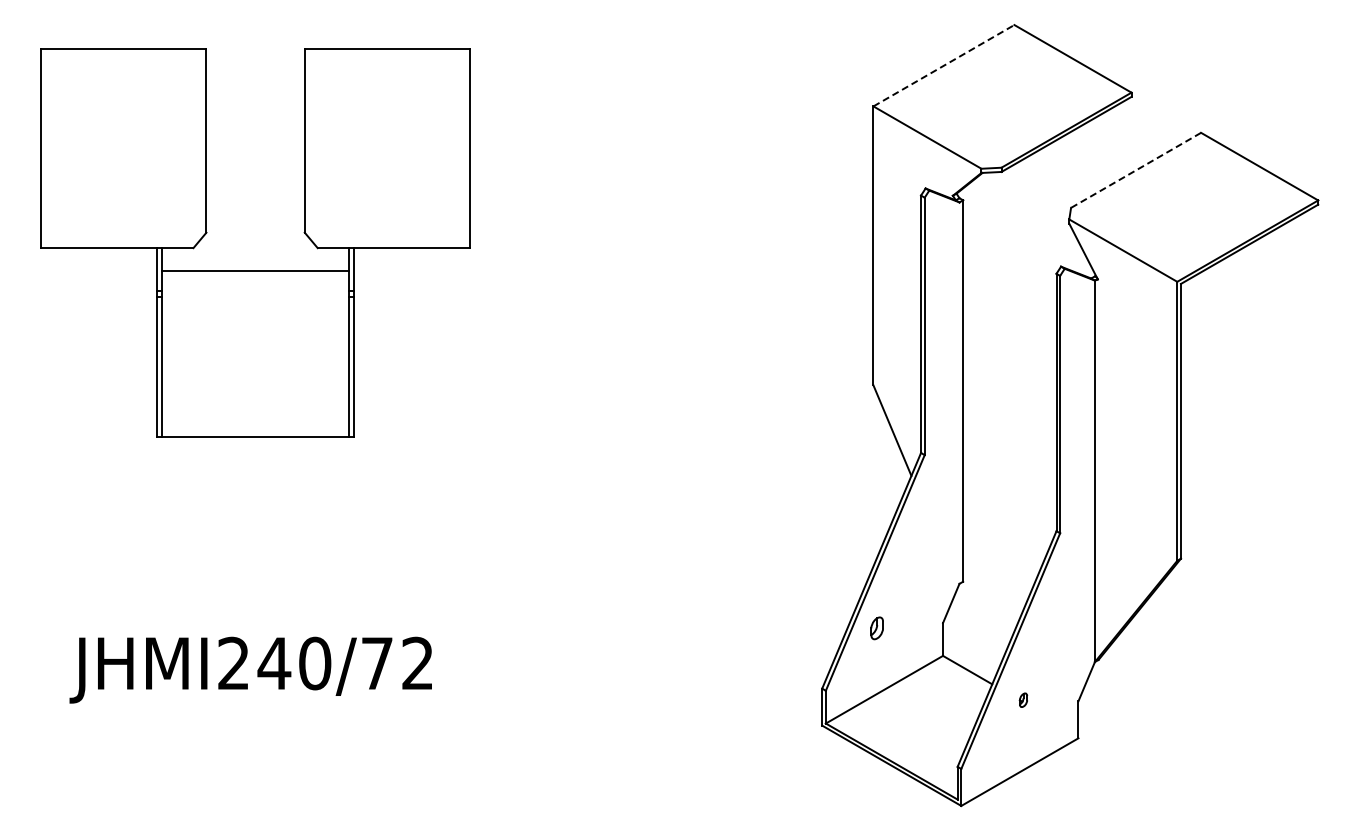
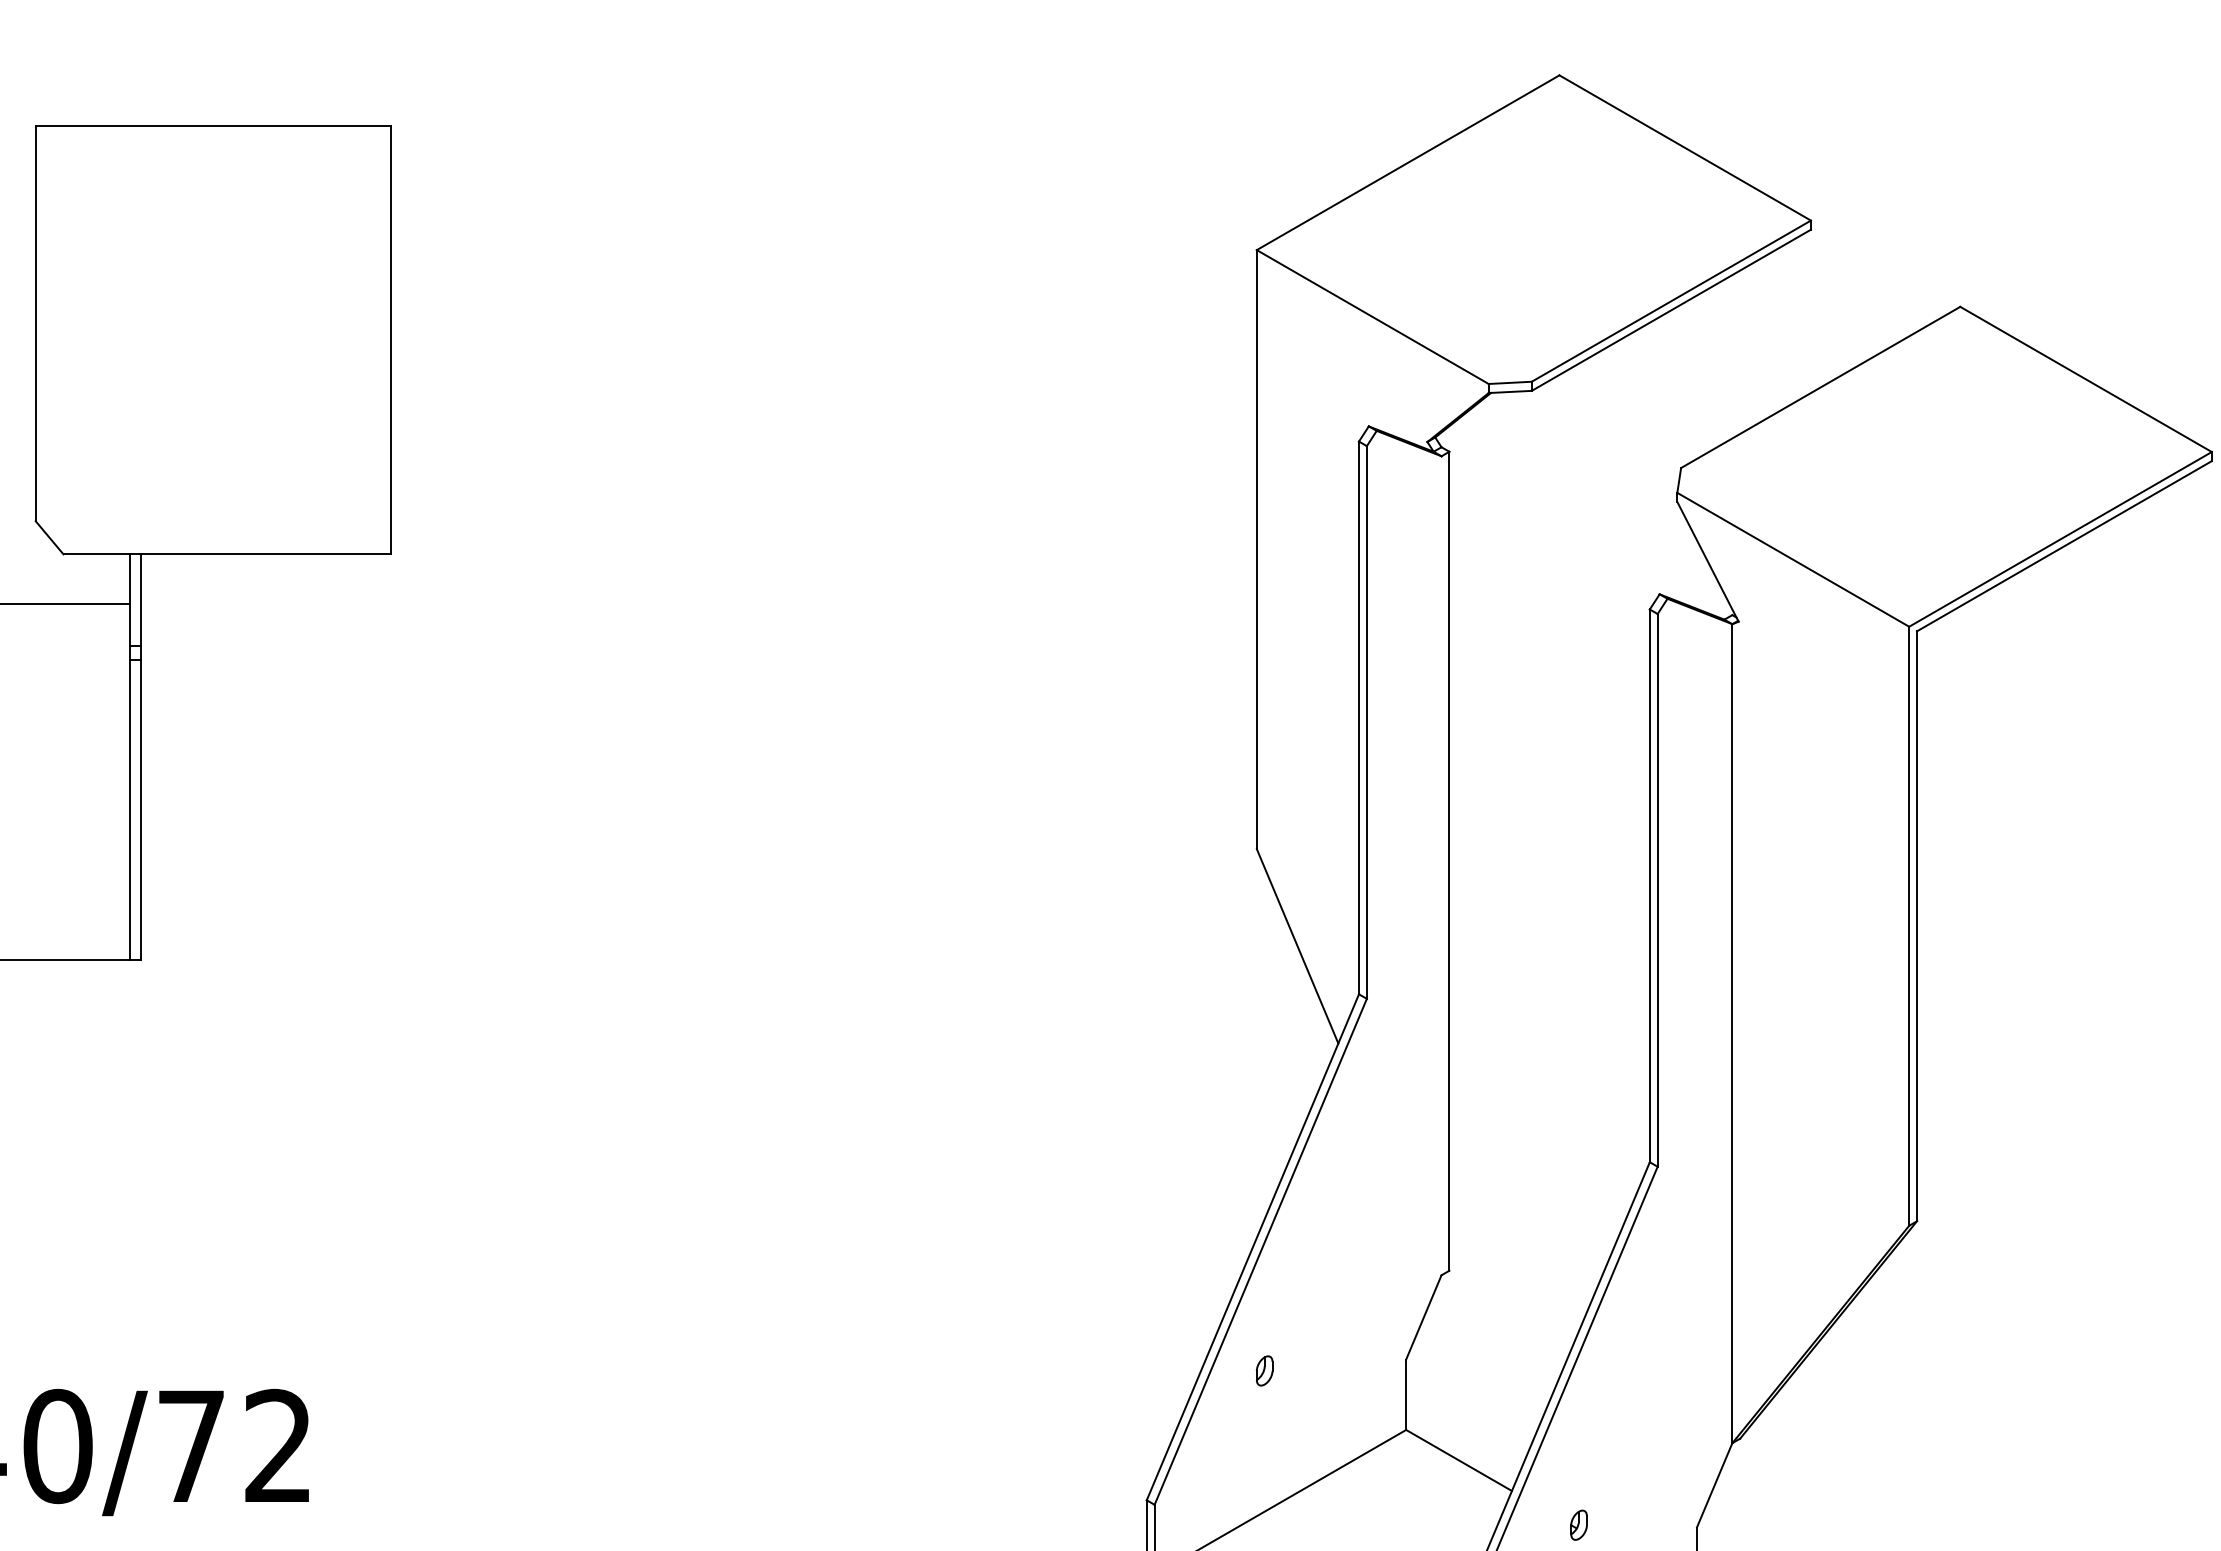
line: (944, 65) -> (1409, 162), dashed -> solid
line: (1135, 170) -> (1819, 387), dashed -> solid
part: (876, 628) -> (1263, 1371), size x0.62

